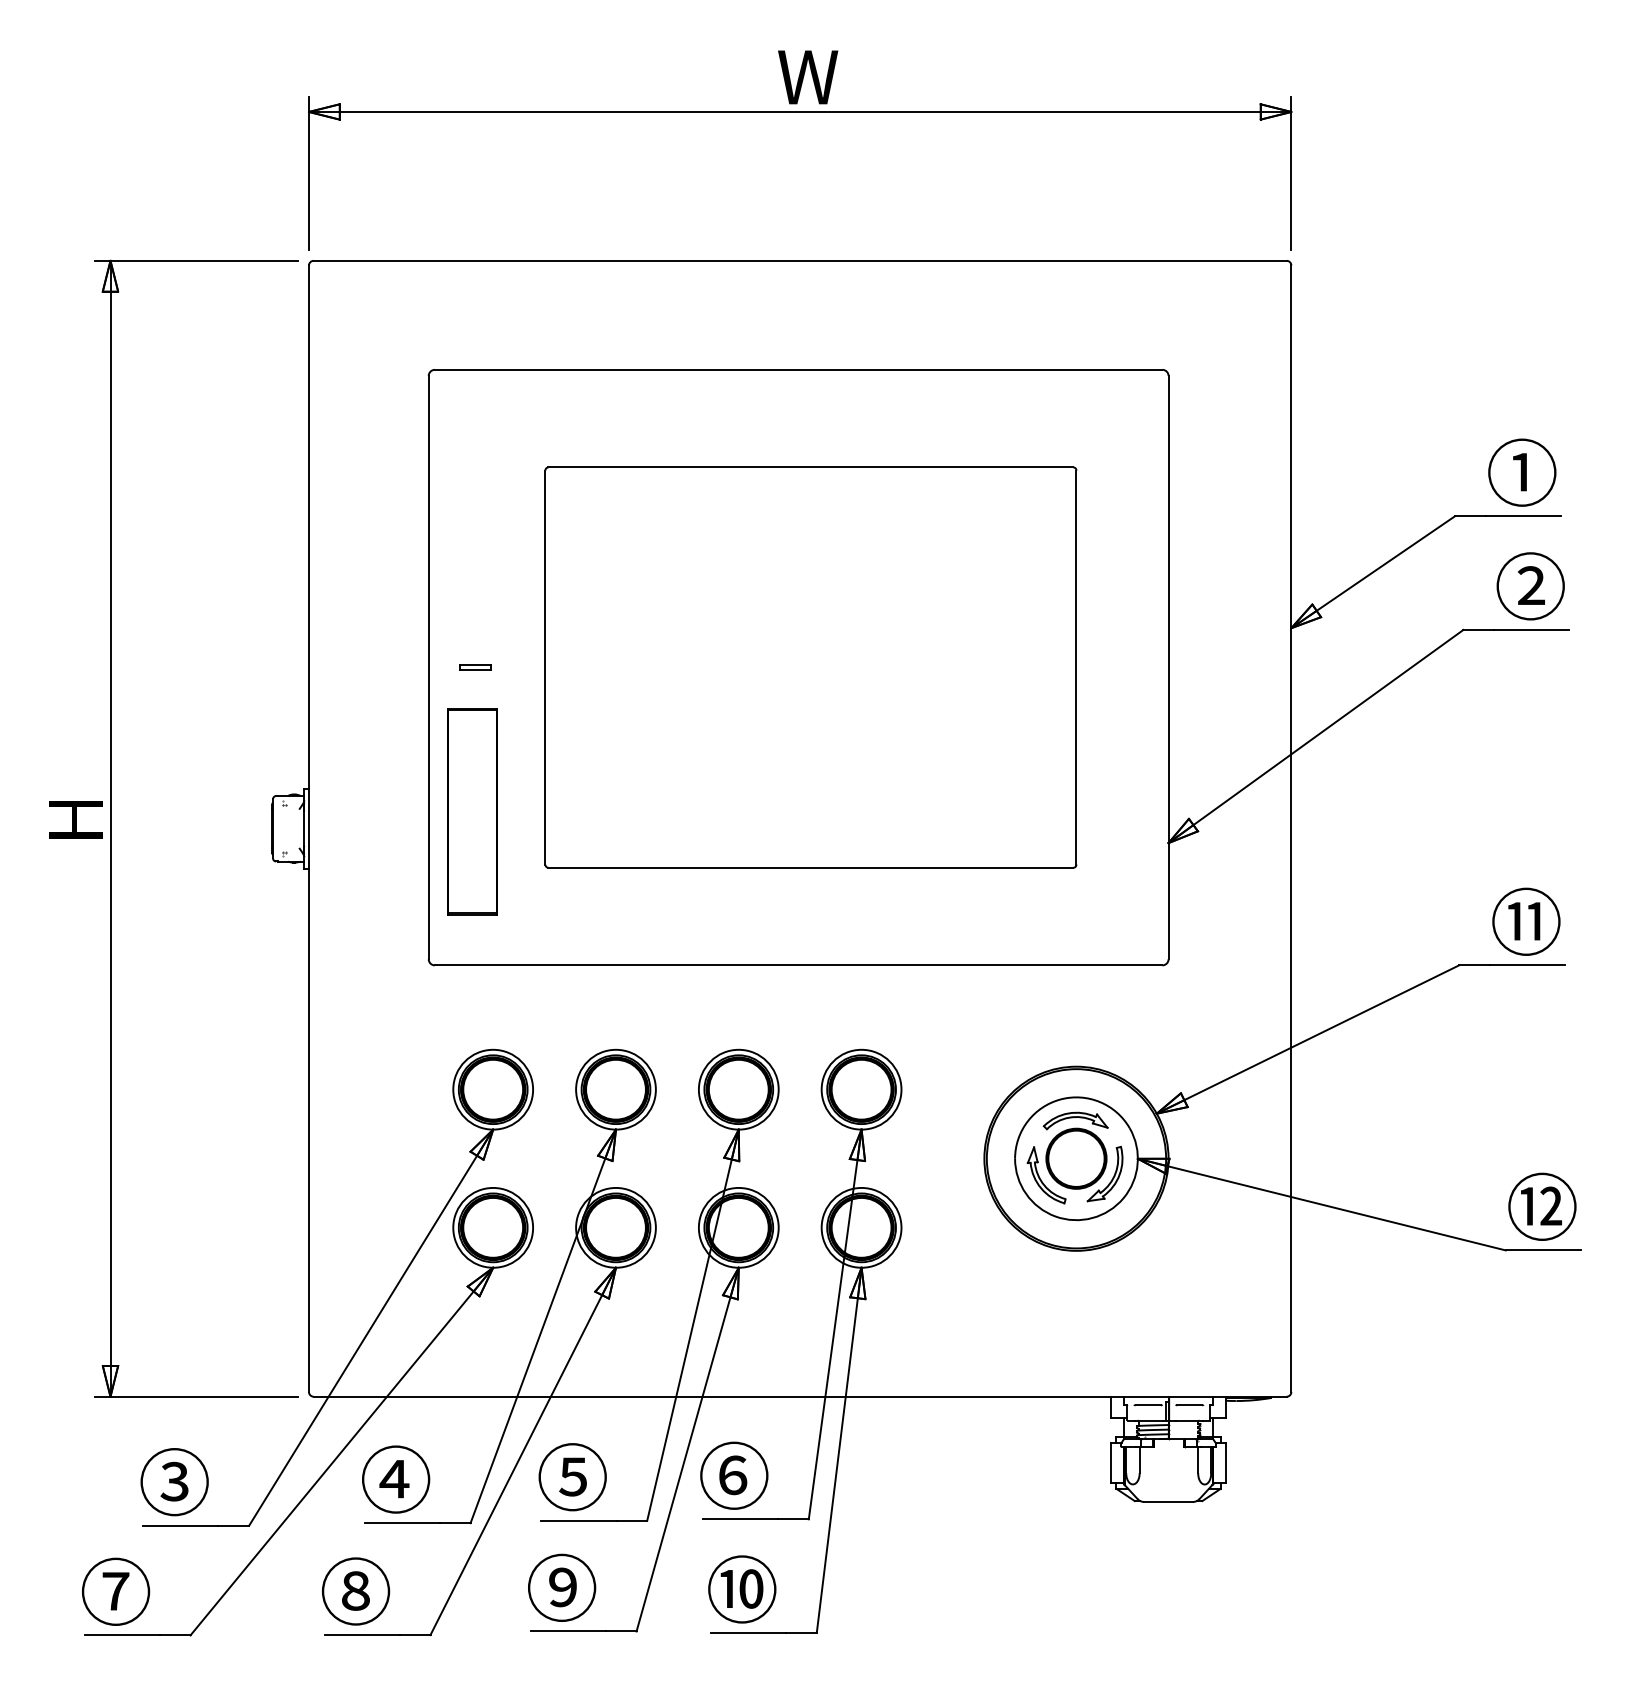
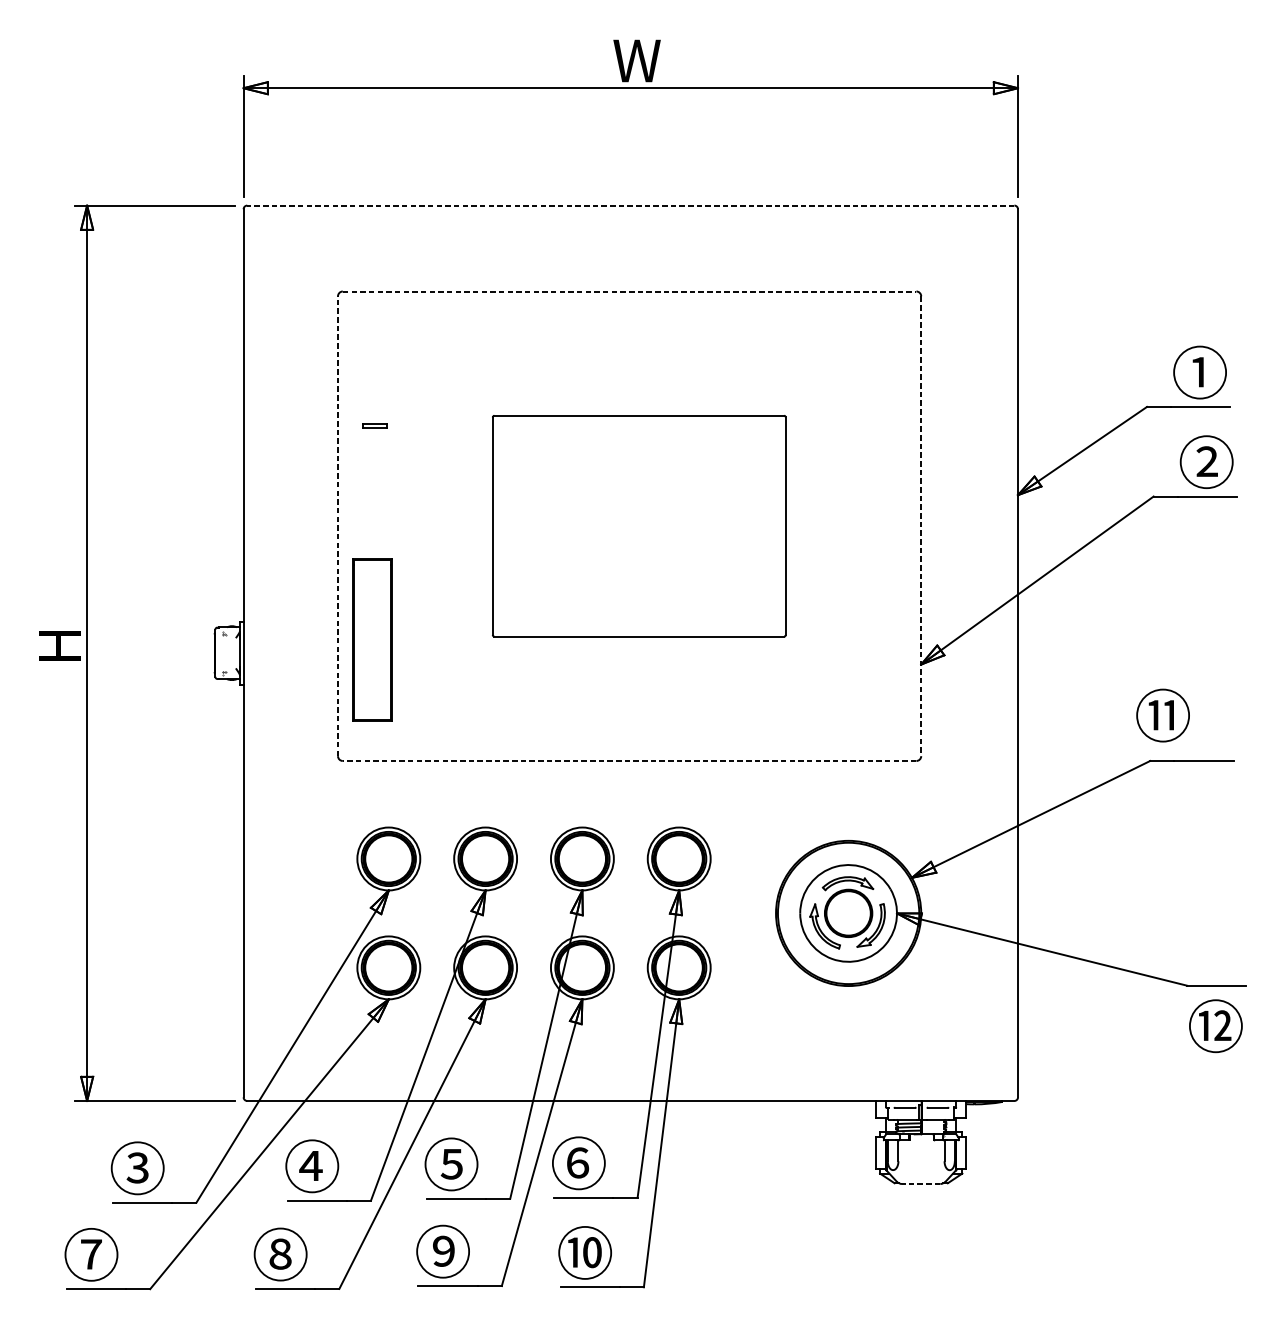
line: (800, 260) -> (631, 205), solid -> dashed
line: (798, 369) -> (629, 291), solid -> dashed
line: (428, 667) -> (337, 526), solid -> dashed
part: (475, 667) -> (374, 426), moved
part: (810, 667) -> (638, 526), size x0.7
line: (1168, 667) -> (921, 526), solid -> dashed
text: (1526, 921) -> (1163, 715), moved
line: (798, 965) -> (629, 761), solid -> dashed
text: (1542, 1206) -> (1215, 1025), moved
line: (1168, 1502) -> (921, 1184), solid -> dashed

